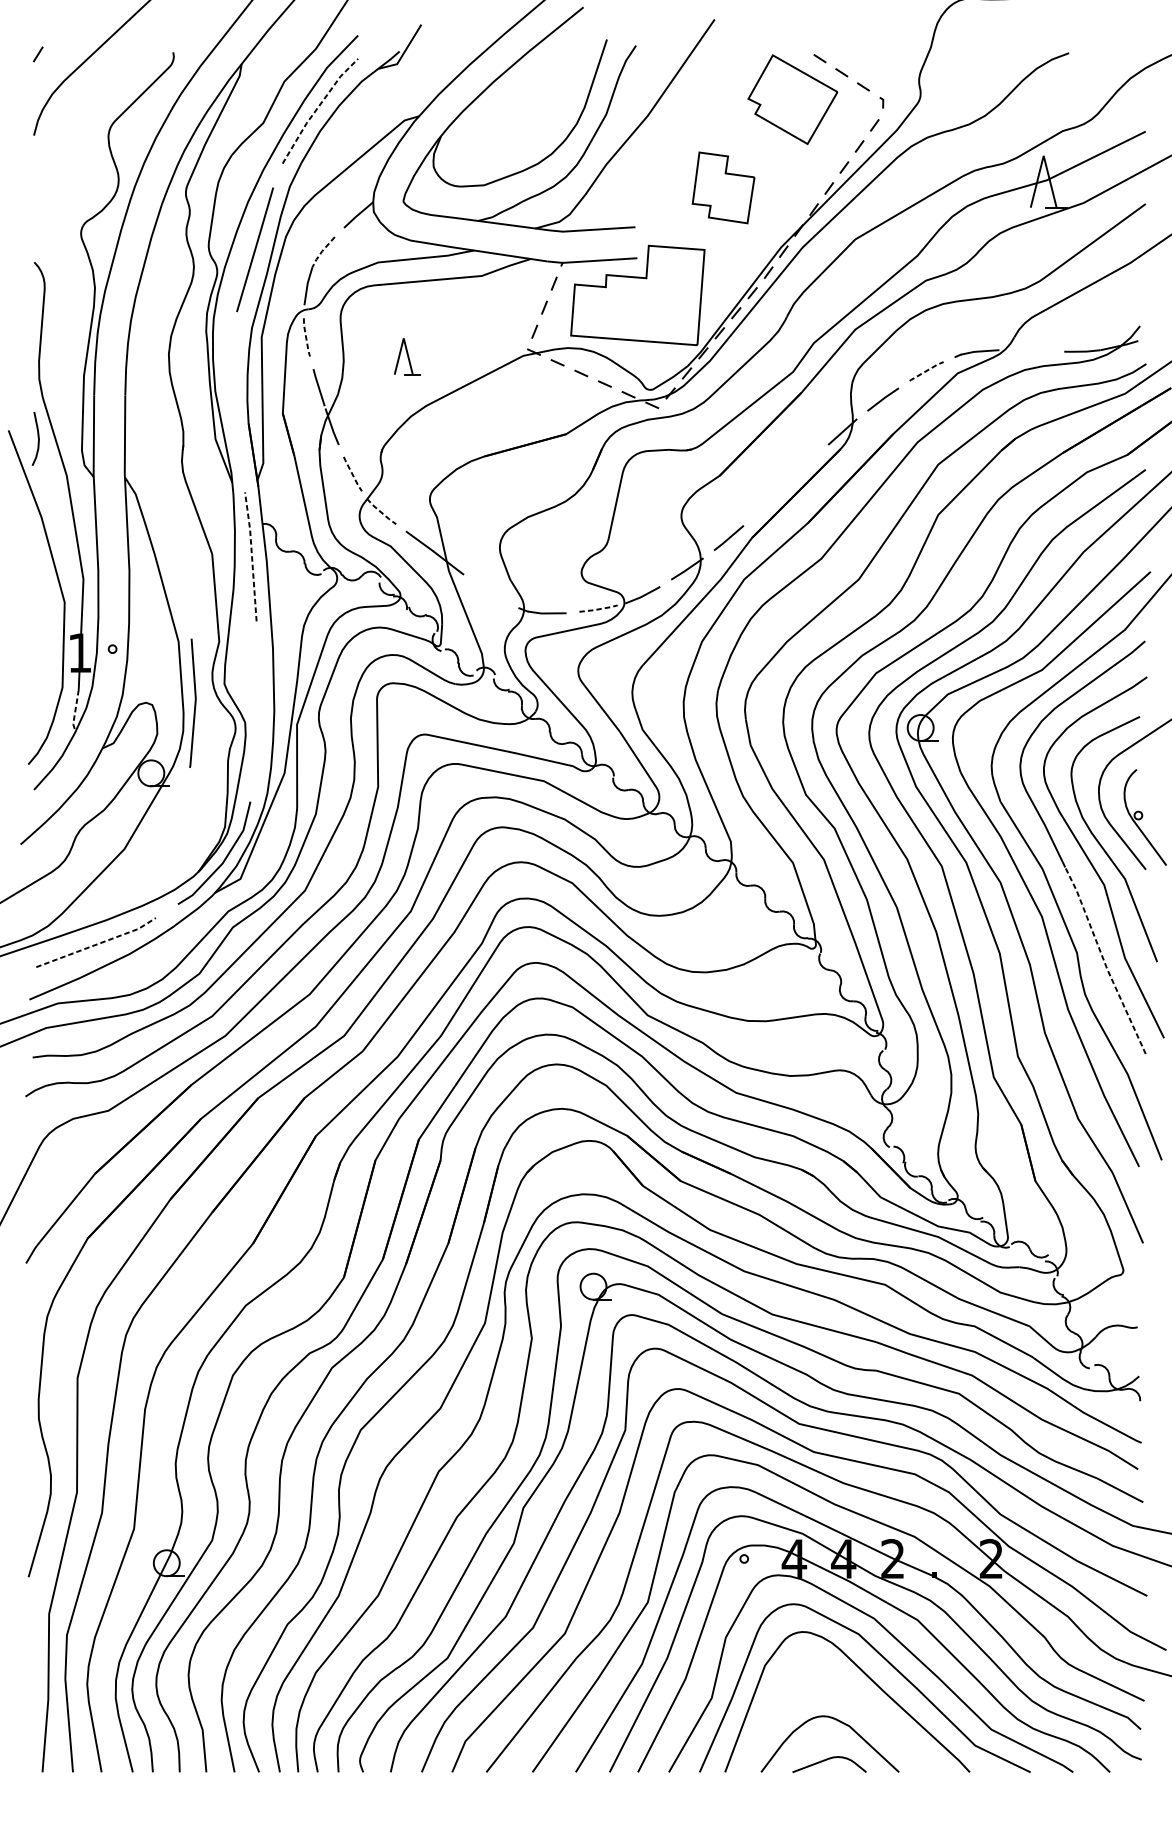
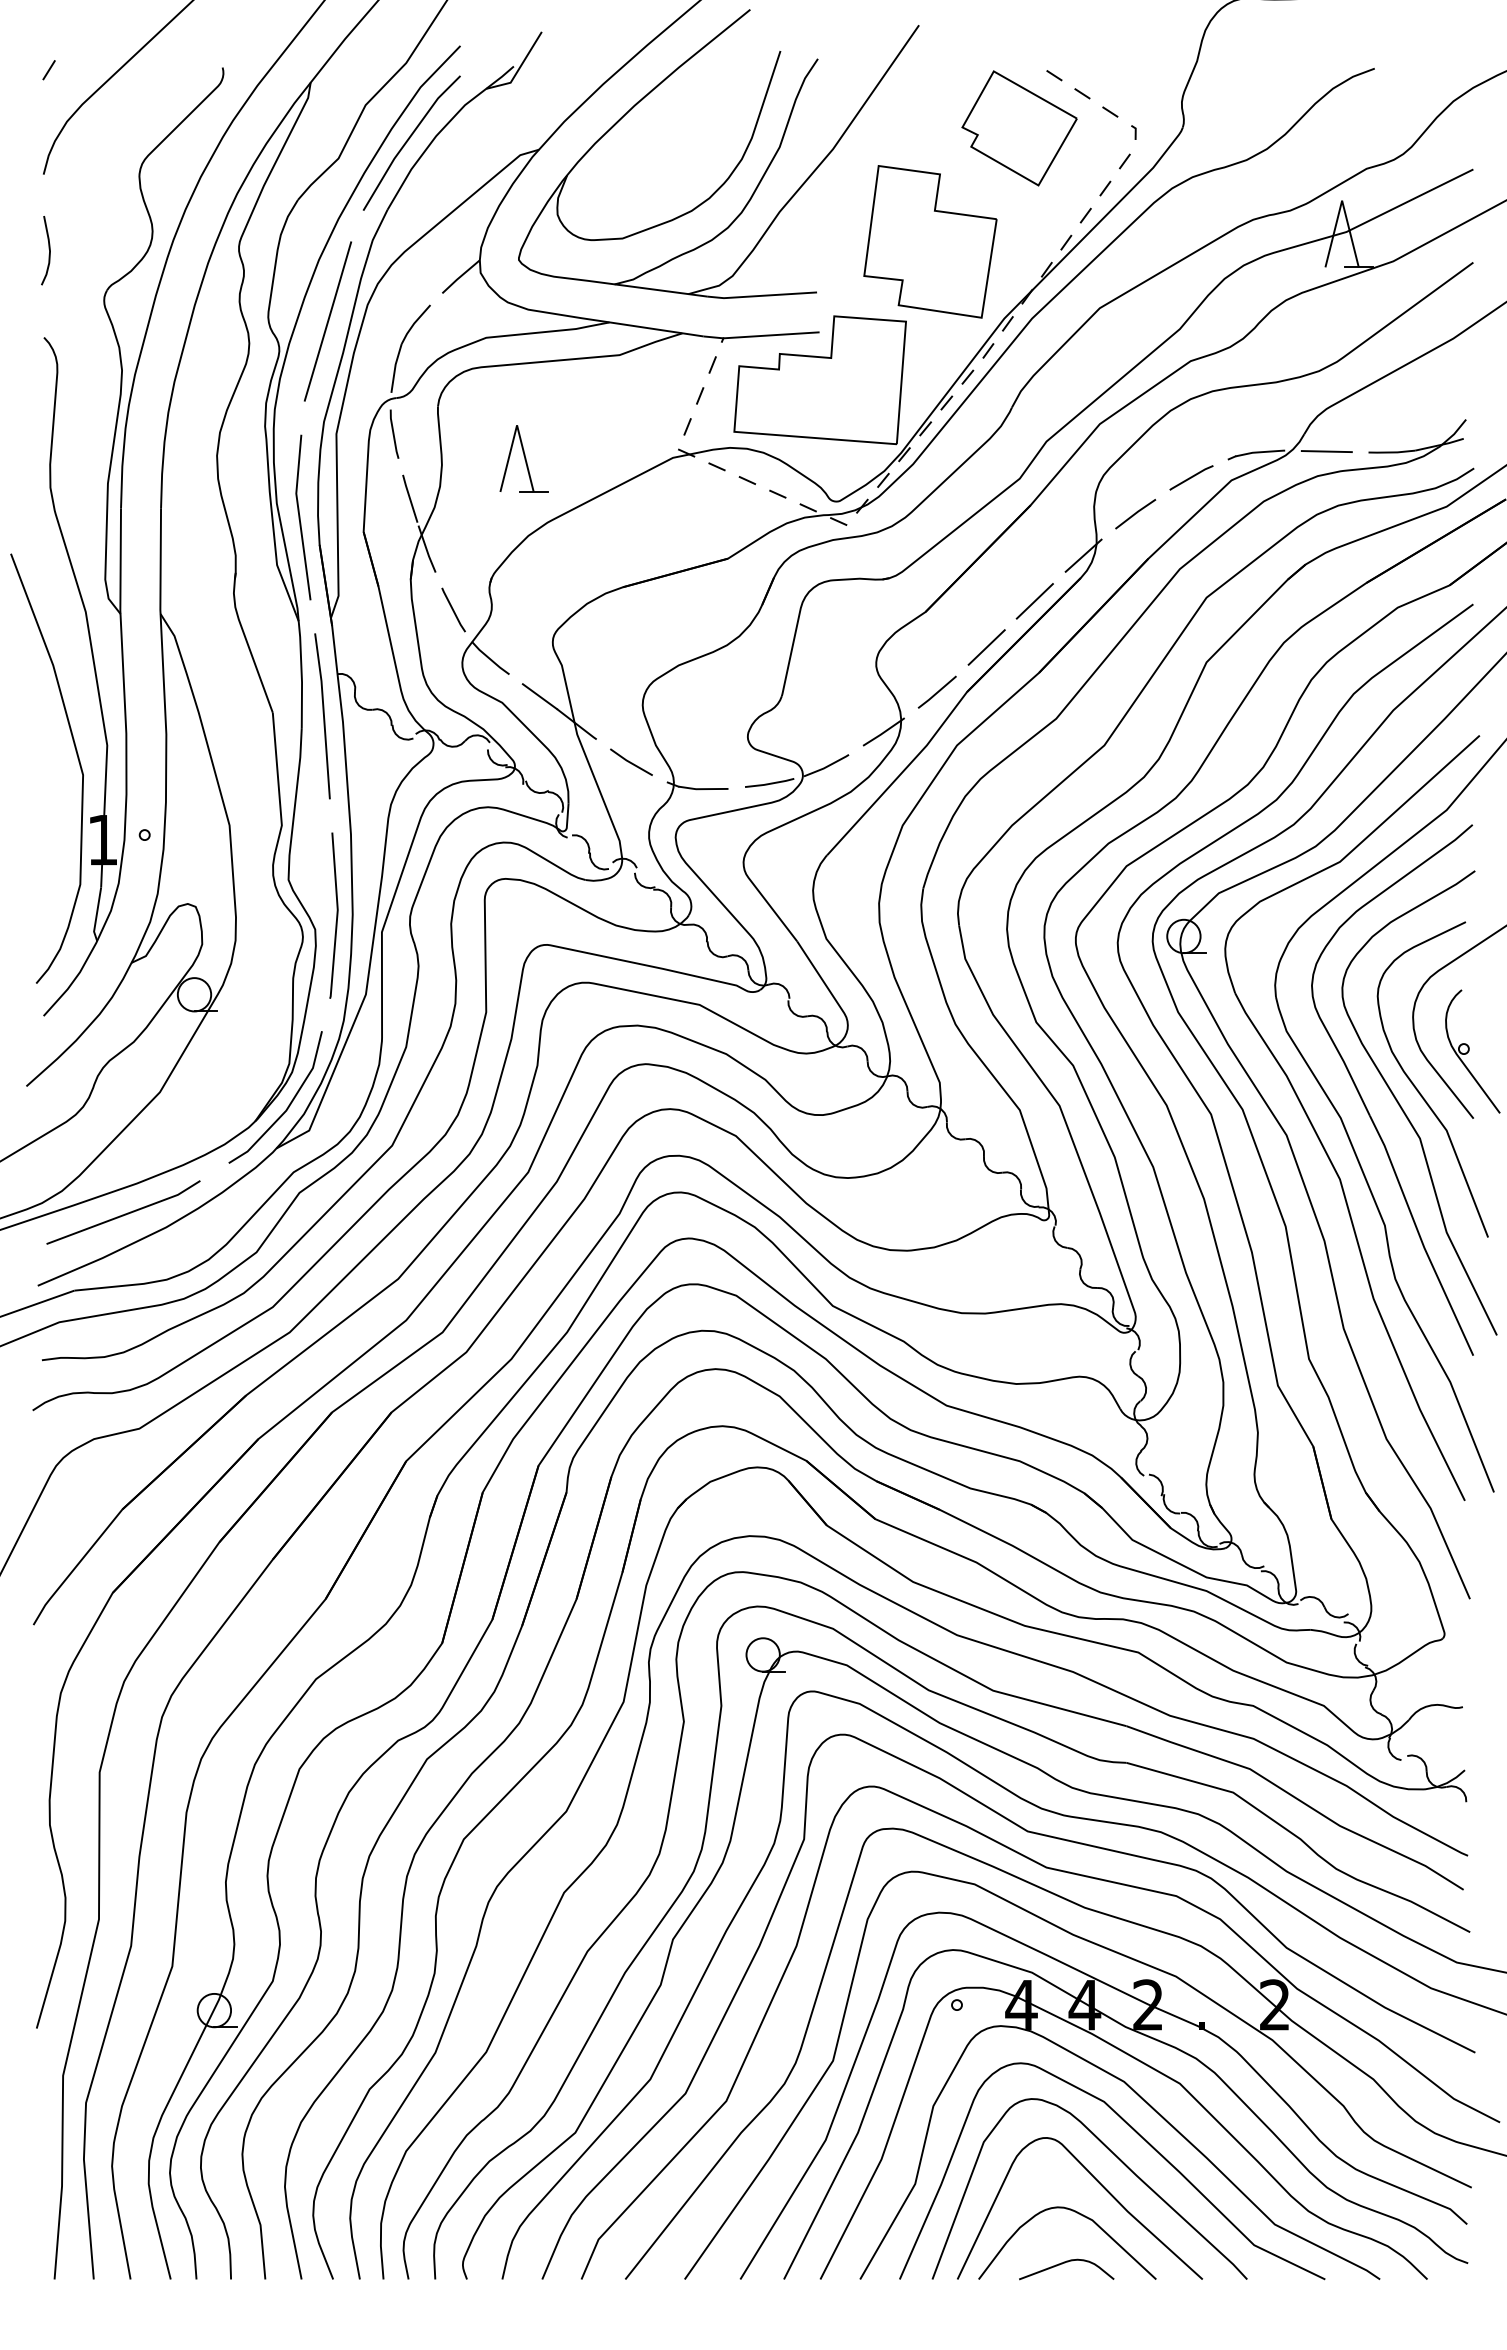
line: (316, 109) -> (407, 140), dashed -> solid
part: (723, 187) -> (930, 241), size x1.67
line: (322, 251) -> (414, 323), dashed -> solid
line: (306, 338) -> (393, 435), dashed -> solid
line: (1031, 350) -> (1326, 451), added
part: (407, 356) -> (523, 458), size x1.43
line: (925, 371) -> (1190, 477), dashed -> solid
line: (233, 402) -> (300, 517), added
curve: (37, 437) -> (48, 249), moved
line: (804, 467) -> (1034, 601), added
line: (352, 474) -> (453, 610), dashed -> solid
line: (767, 503) -> (986, 647), added
line: (380, 511) -> (489, 658), dashed -> solid
line: (251, 555) -> (323, 714), dashed -> solid
line: (490, 591) -> (630, 761), added
line: (598, 609) -> (769, 783), dashed -> solid
line: (194, 703) -> (336, 915), moved
line: (75, 711) -> (96, 915), dashed -> solid
line: (97, 944) -> (125, 1214), dashed -> solid
line: (1103, 960) -> (1419, 1235), dashed -> solid
curve: (856, 1700) -> (1101, 2186), added

